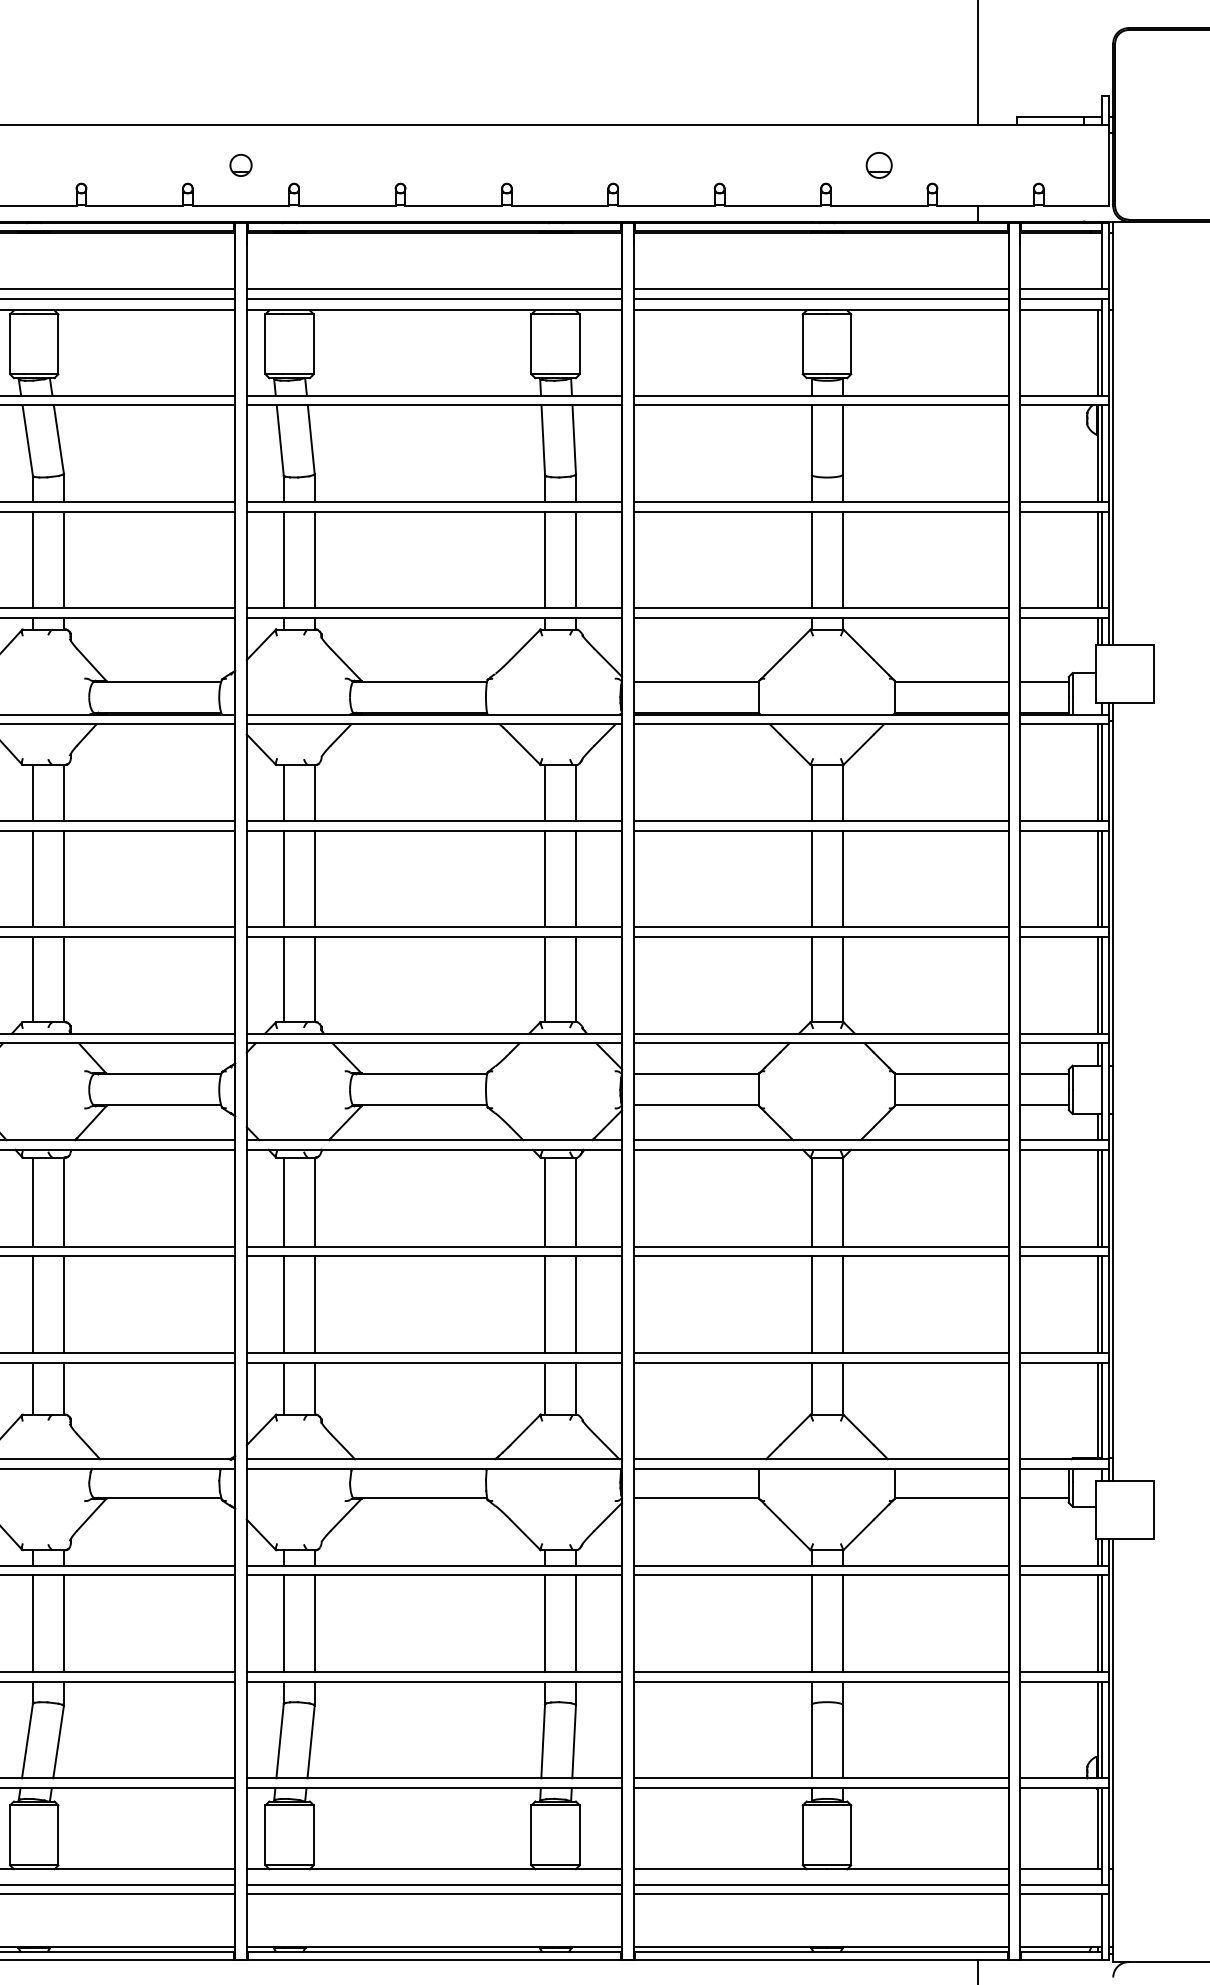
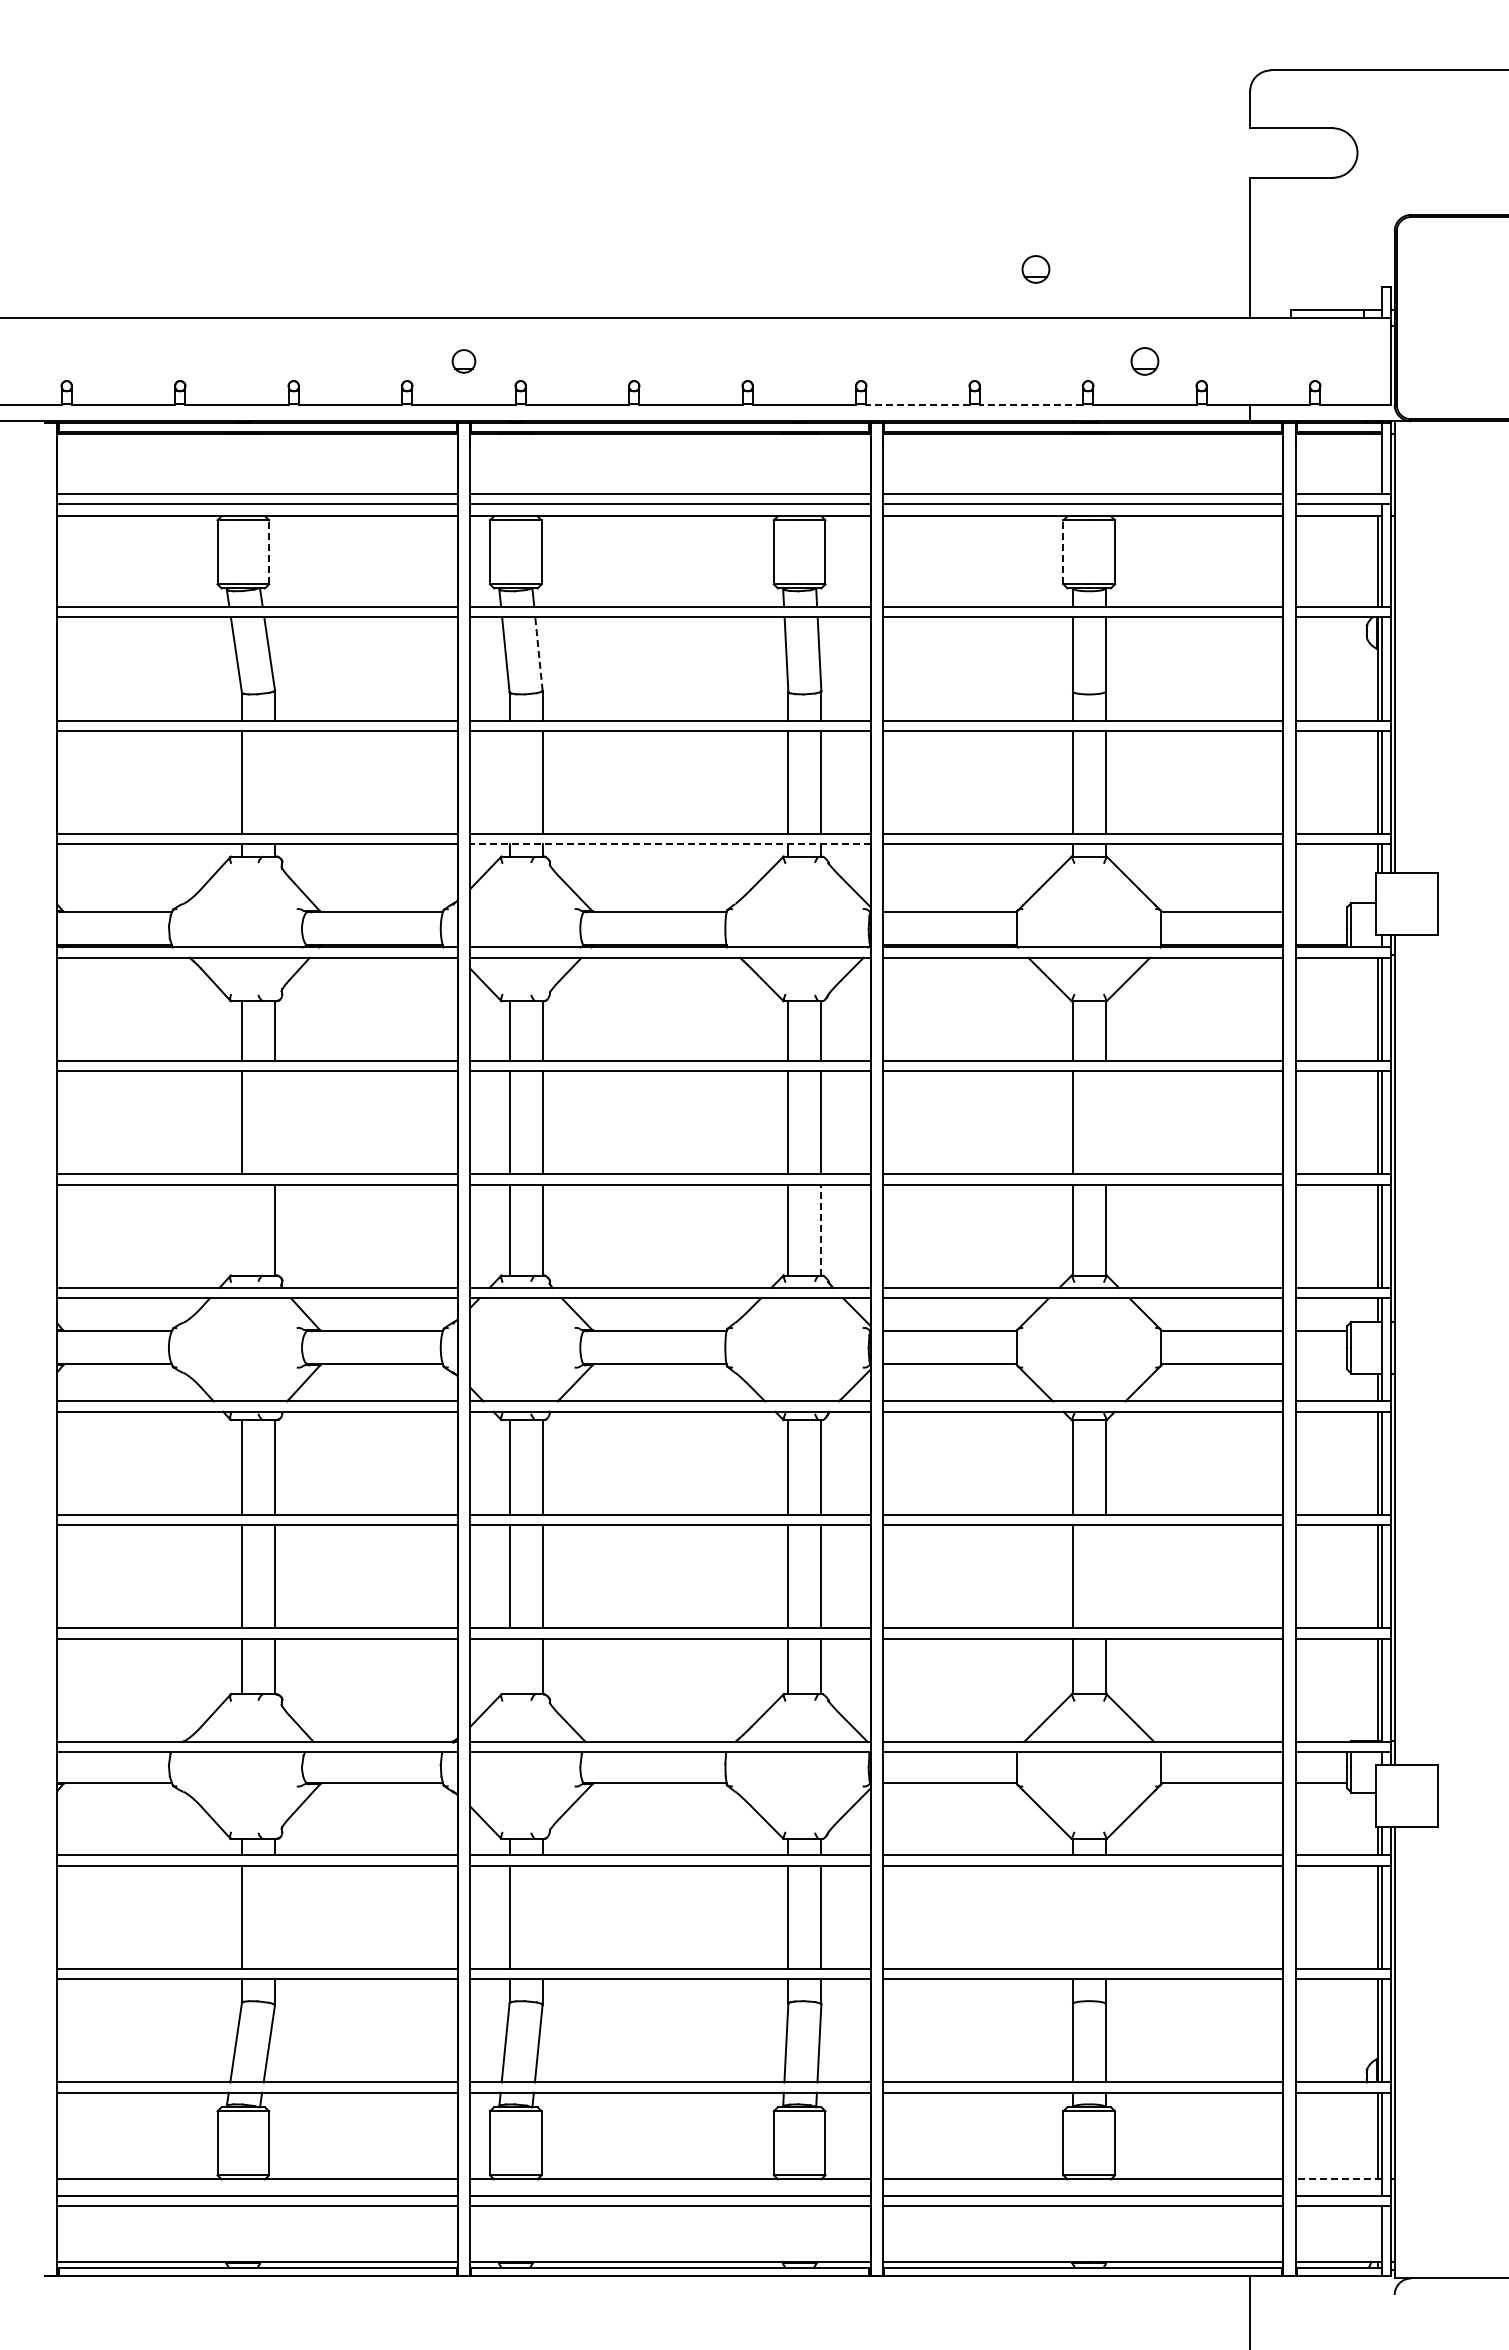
part: (776, 79) -> (1035, 269), added
line: (666, 205) -> (917, 404), solid -> dashed
line: (772, 205) -> (1031, 404), solid -> dashed
line: (58, 344) -> (269, 552), solid -> dashed
line: (802, 344) -> (1063, 552), solid -> dashed
line: (310, 440) -> (538, 654), solid -> dashed
line: (64, 560) -> (275, 782), removed
line: (283, 560) -> (509, 782), removed
line: (433, 618) -> (669, 844), solid -> dashed
line: (1044, 681) -> (1321, 912), removed
line: (64, 878) -> (275, 1122), removed
line: (842, 878) -> (1105, 1122), removed
line: (32, 978) -> (241, 1229), removed
line: (576, 978) -> (821, 1229), solid -> dashed
line: (1044, 1105) -> (1321, 1364), removed
line: (842, 1304) -> (1105, 1576), removed
line: (283, 1388) -> (509, 1666), removed
line: (64, 1622) -> (275, 1916), removed
line: (314, 1622) -> (542, 1916), removed
line: (811, 1622) -> (1072, 1916), removed
line: (842, 1622) -> (1105, 1916), removed
line: (1060, 1869) -> (1338, 2179), solid -> dashed

